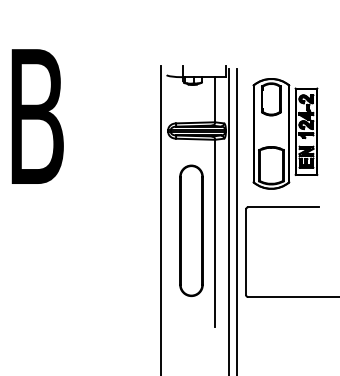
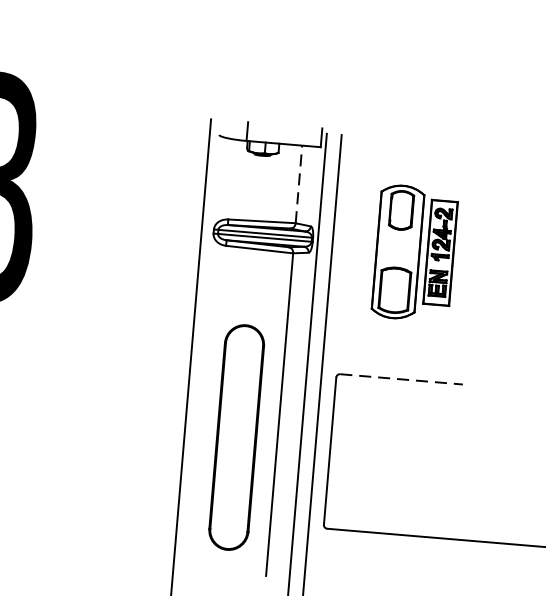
line: (215, 99) -> (299, 184), solid -> dashed
part: (285, 133) -> (415, 252), size x0.7
line: (283, 207) -> (400, 379), solid -> dashed
part: (191, 230) -> (236, 436), moved

